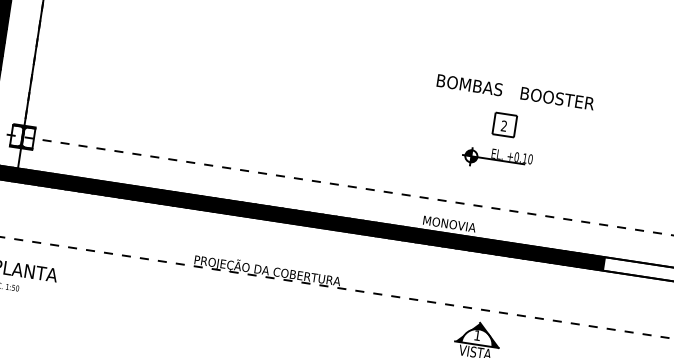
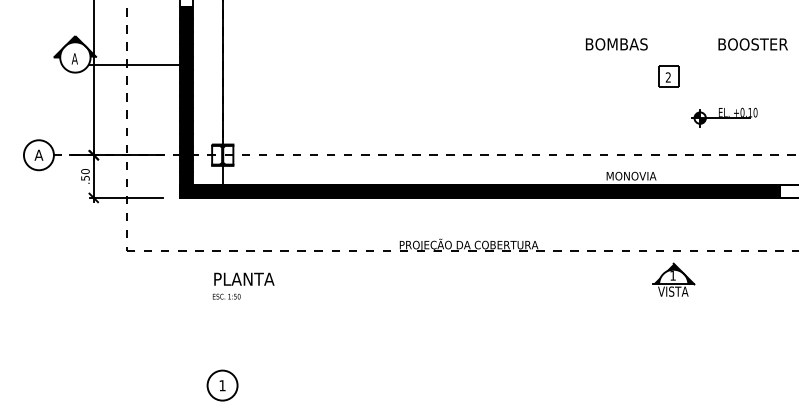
text: (469, 85) -> (616, 44), moved
text: (556, 98) -> (752, 44), moved
part: (497, 159) -> (724, 117), moved

